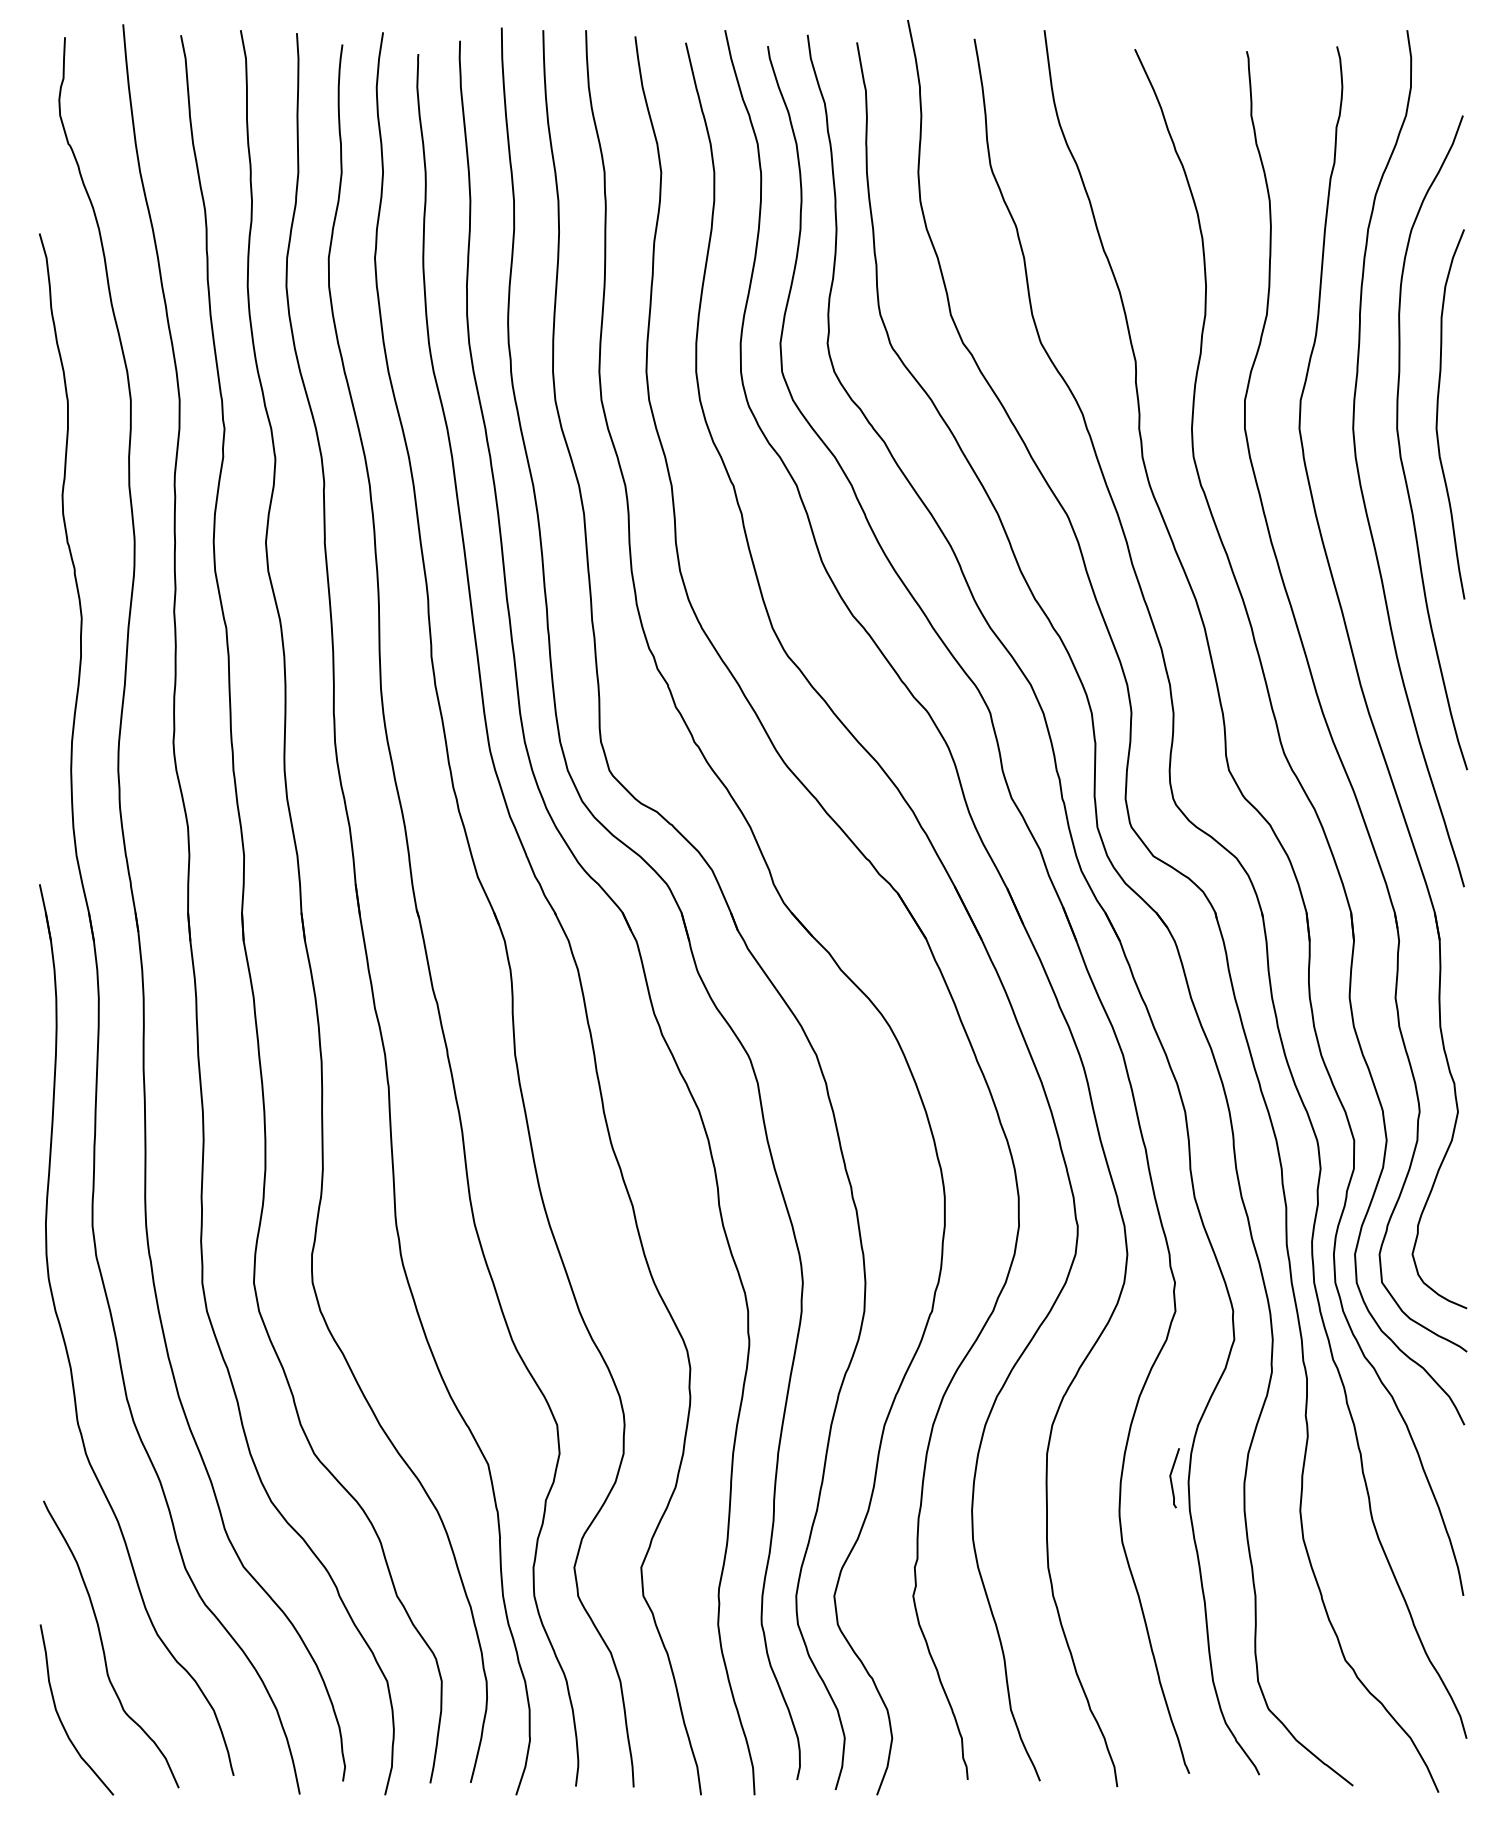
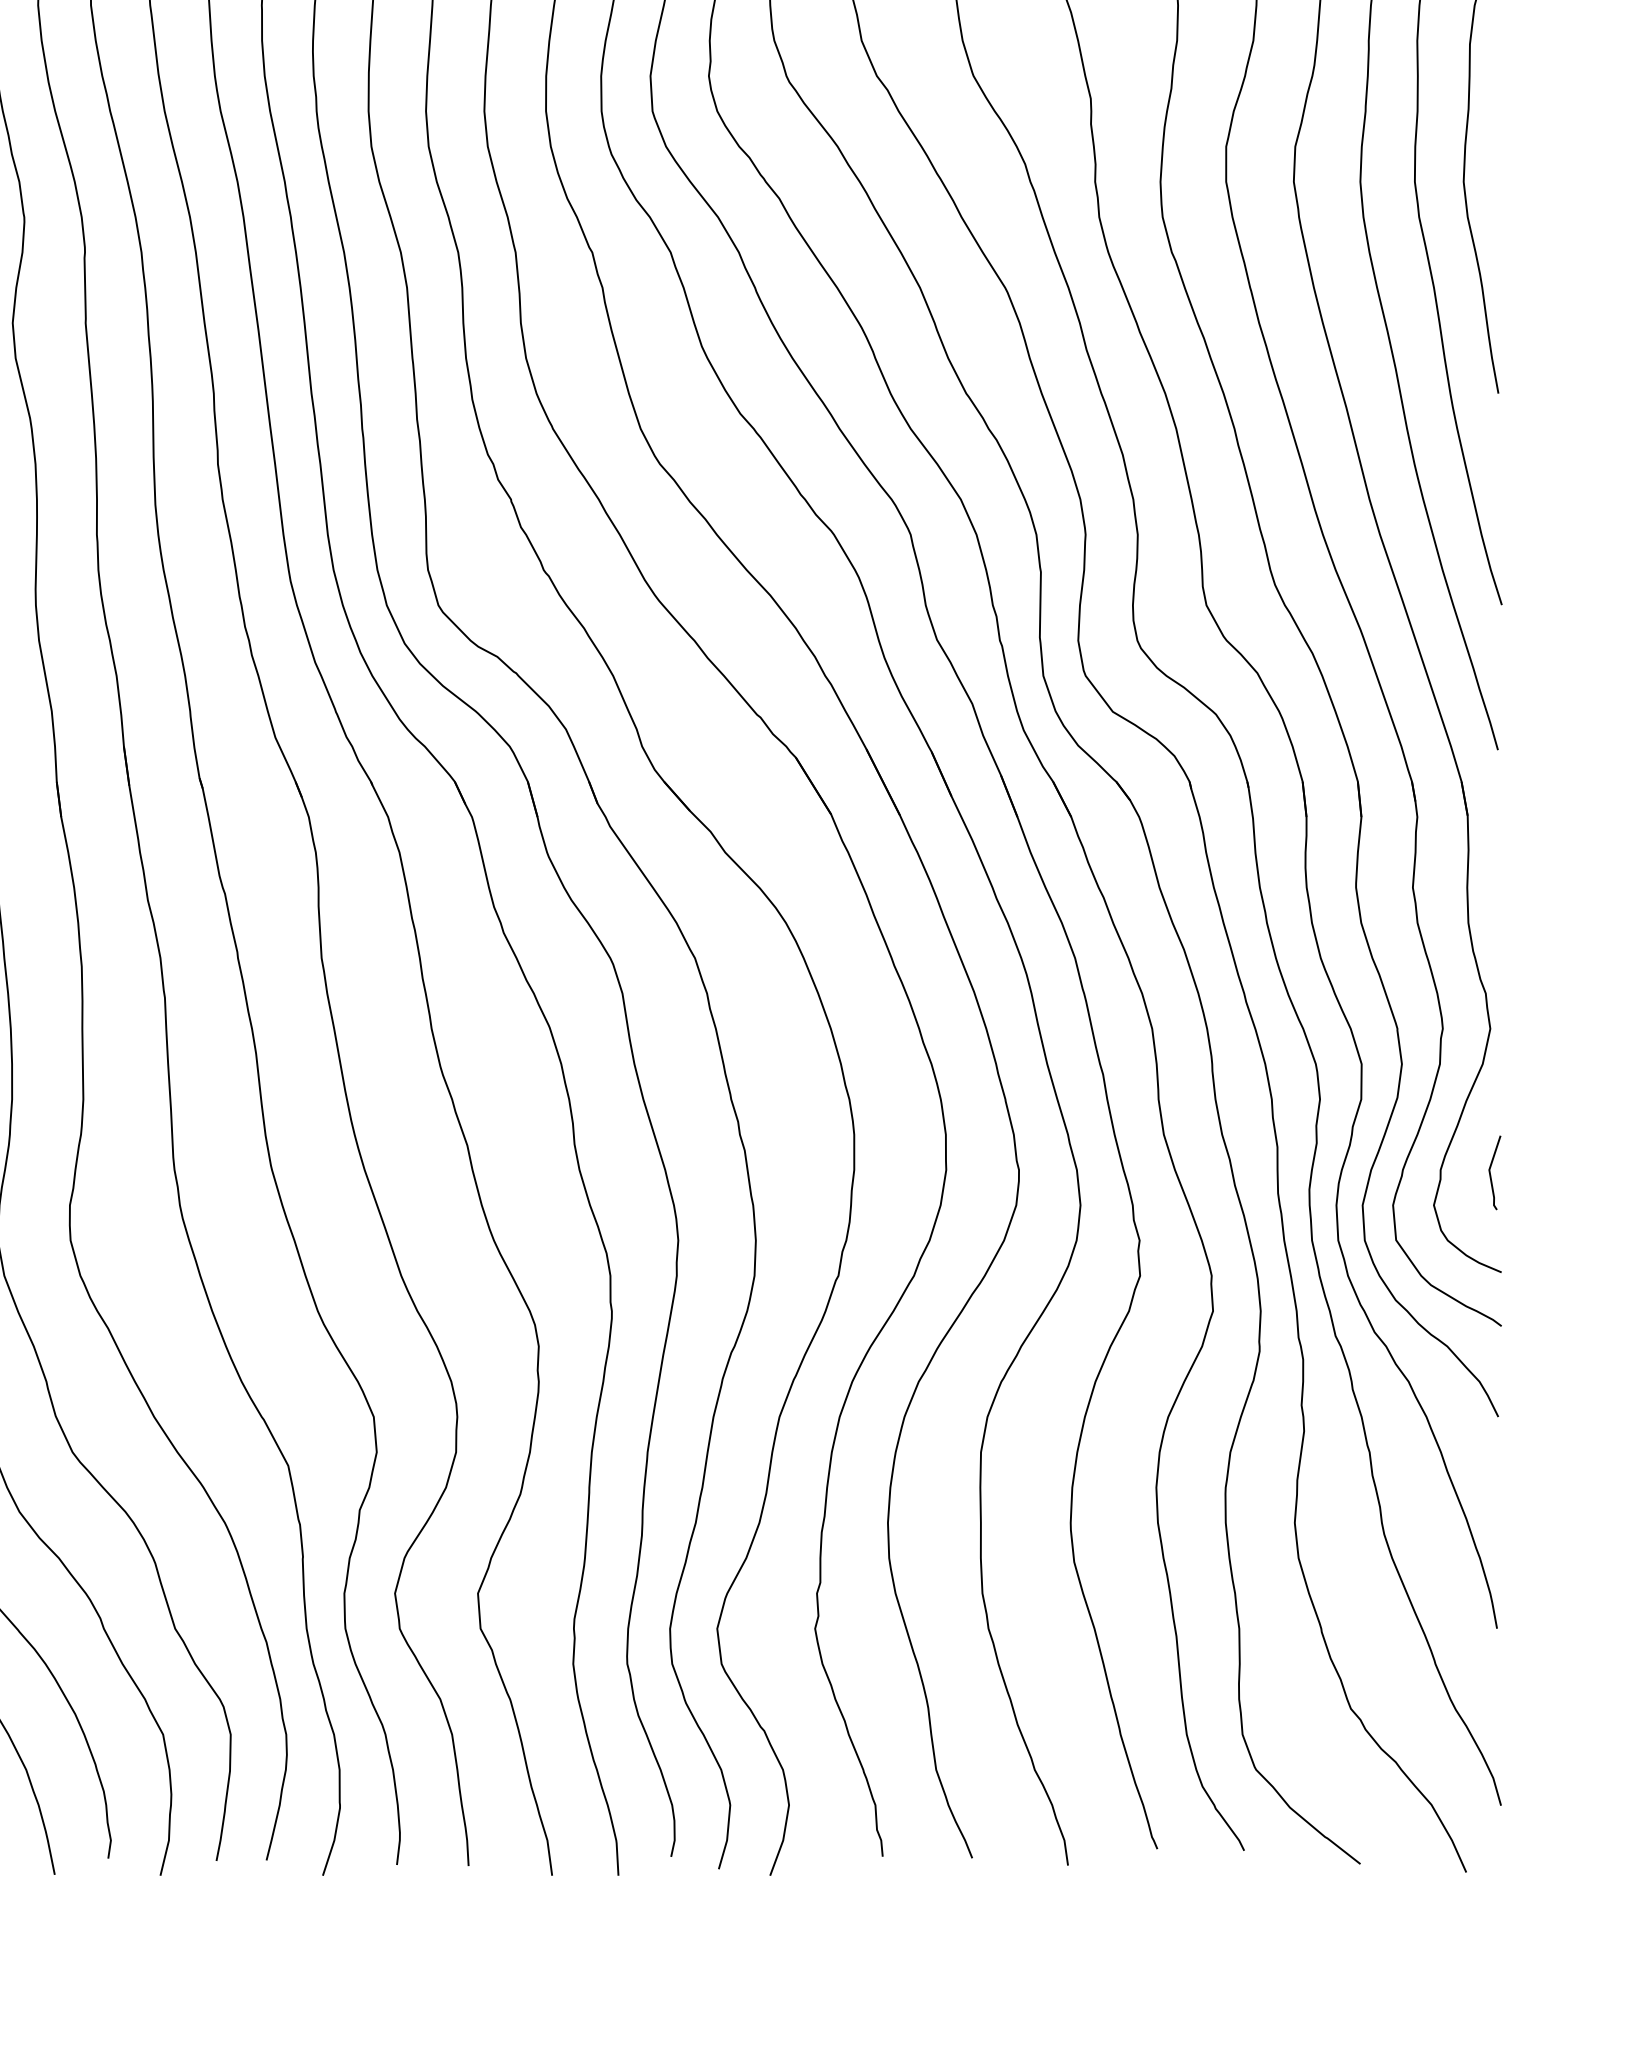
line: (1171, 1478) -> (1490, 1173), moved

